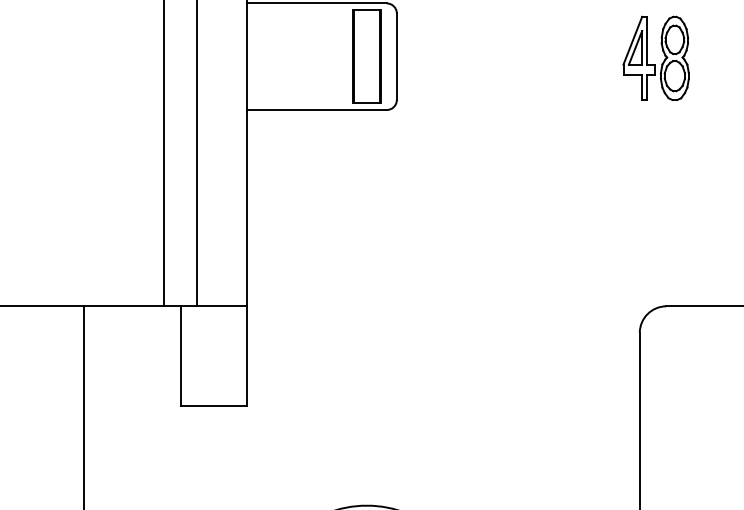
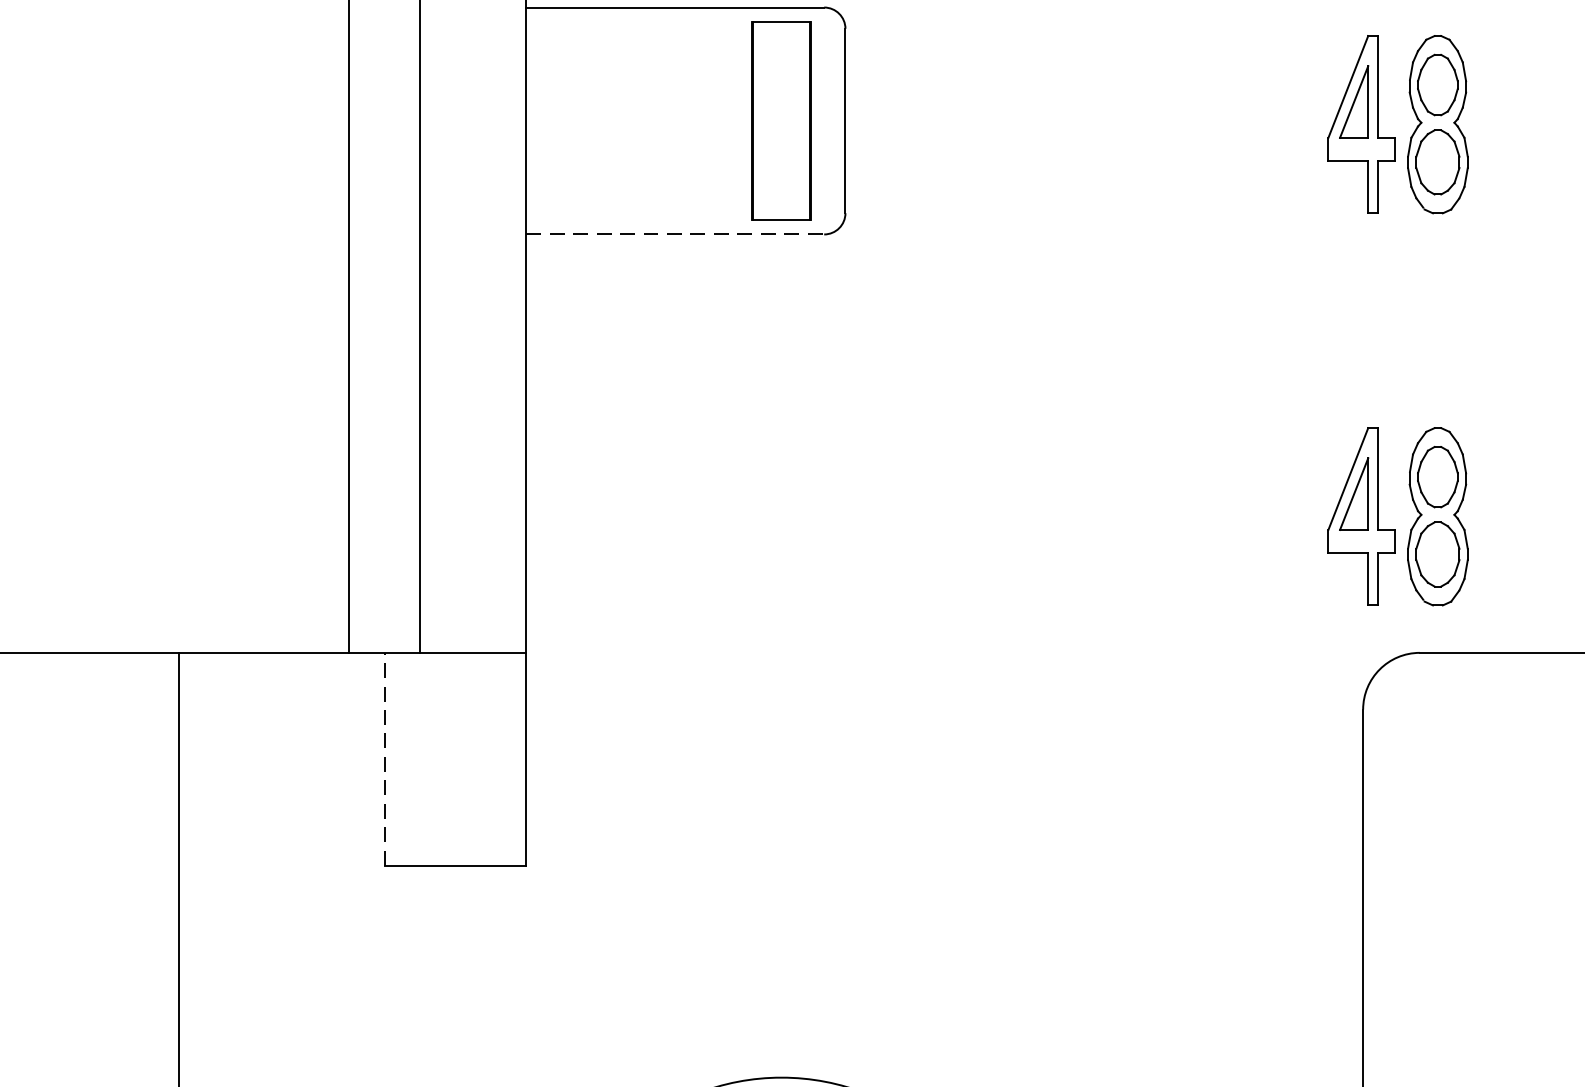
line: (316, 109) -> (674, 233), solid -> dashed
part: (655, 248) -> (1396, 529), added
line: (180, 356) -> (384, 759), solid -> dashed

